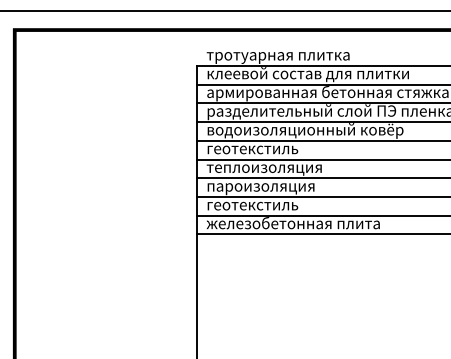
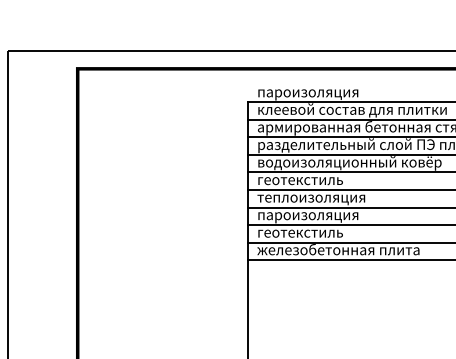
text: (278, 57) -> (324, 94), тротуарная плитка -> пароизоляция

